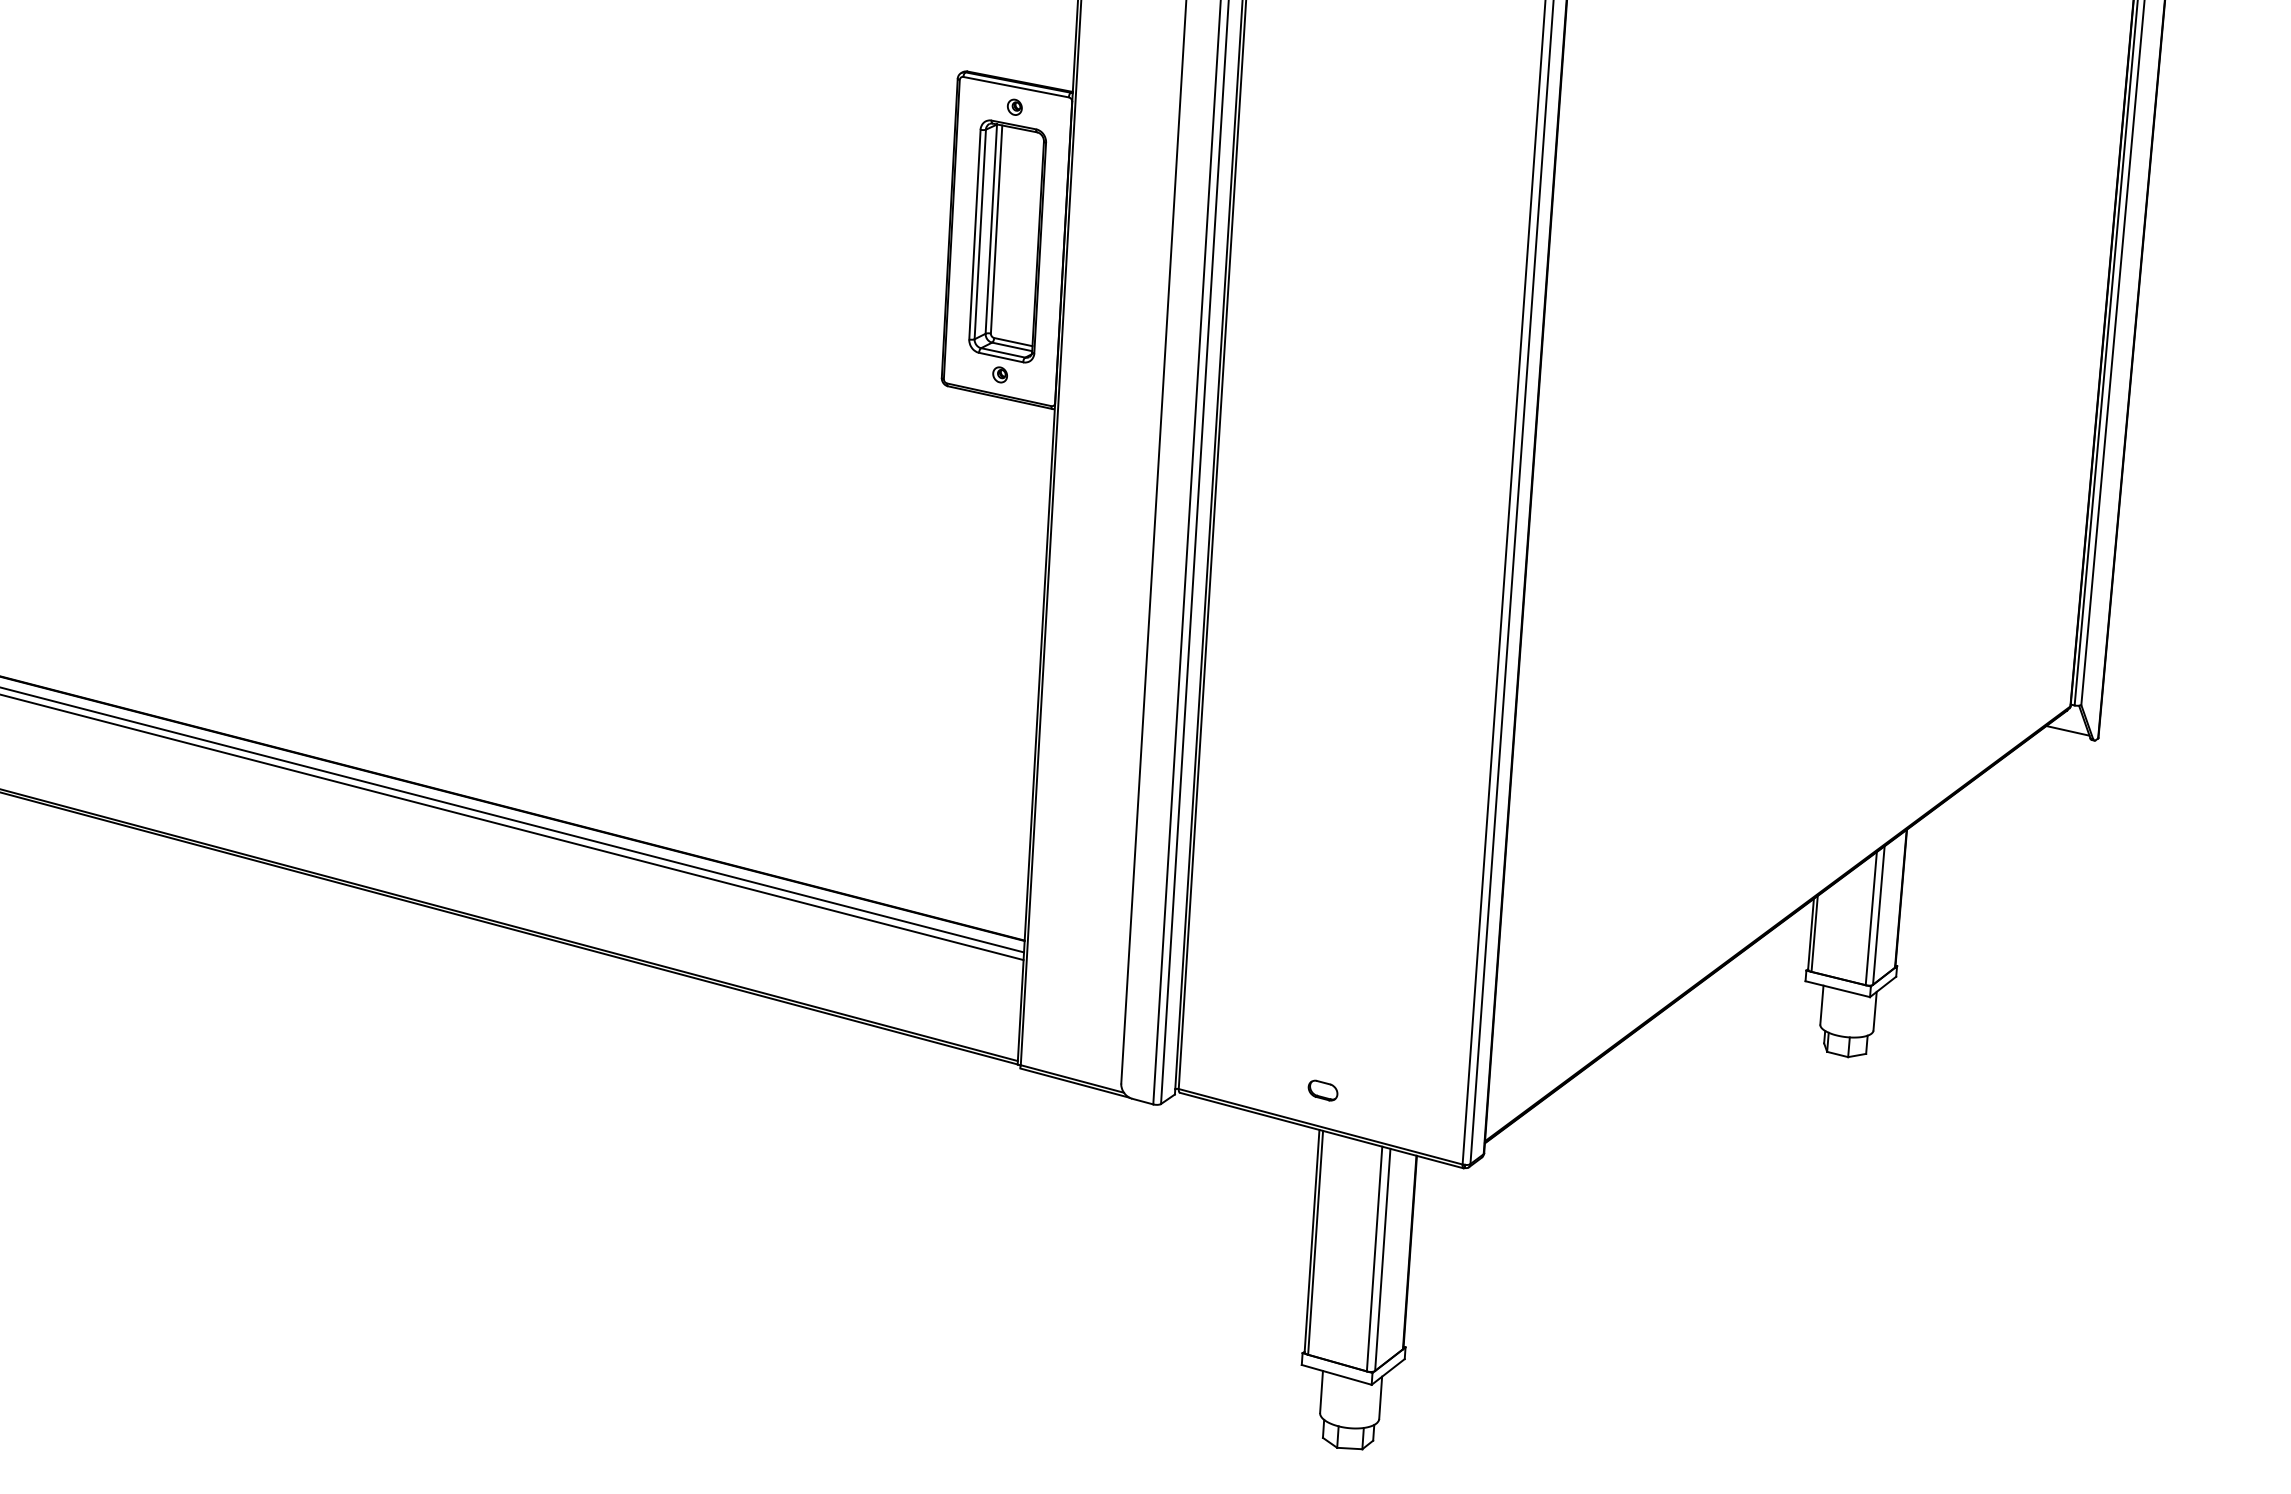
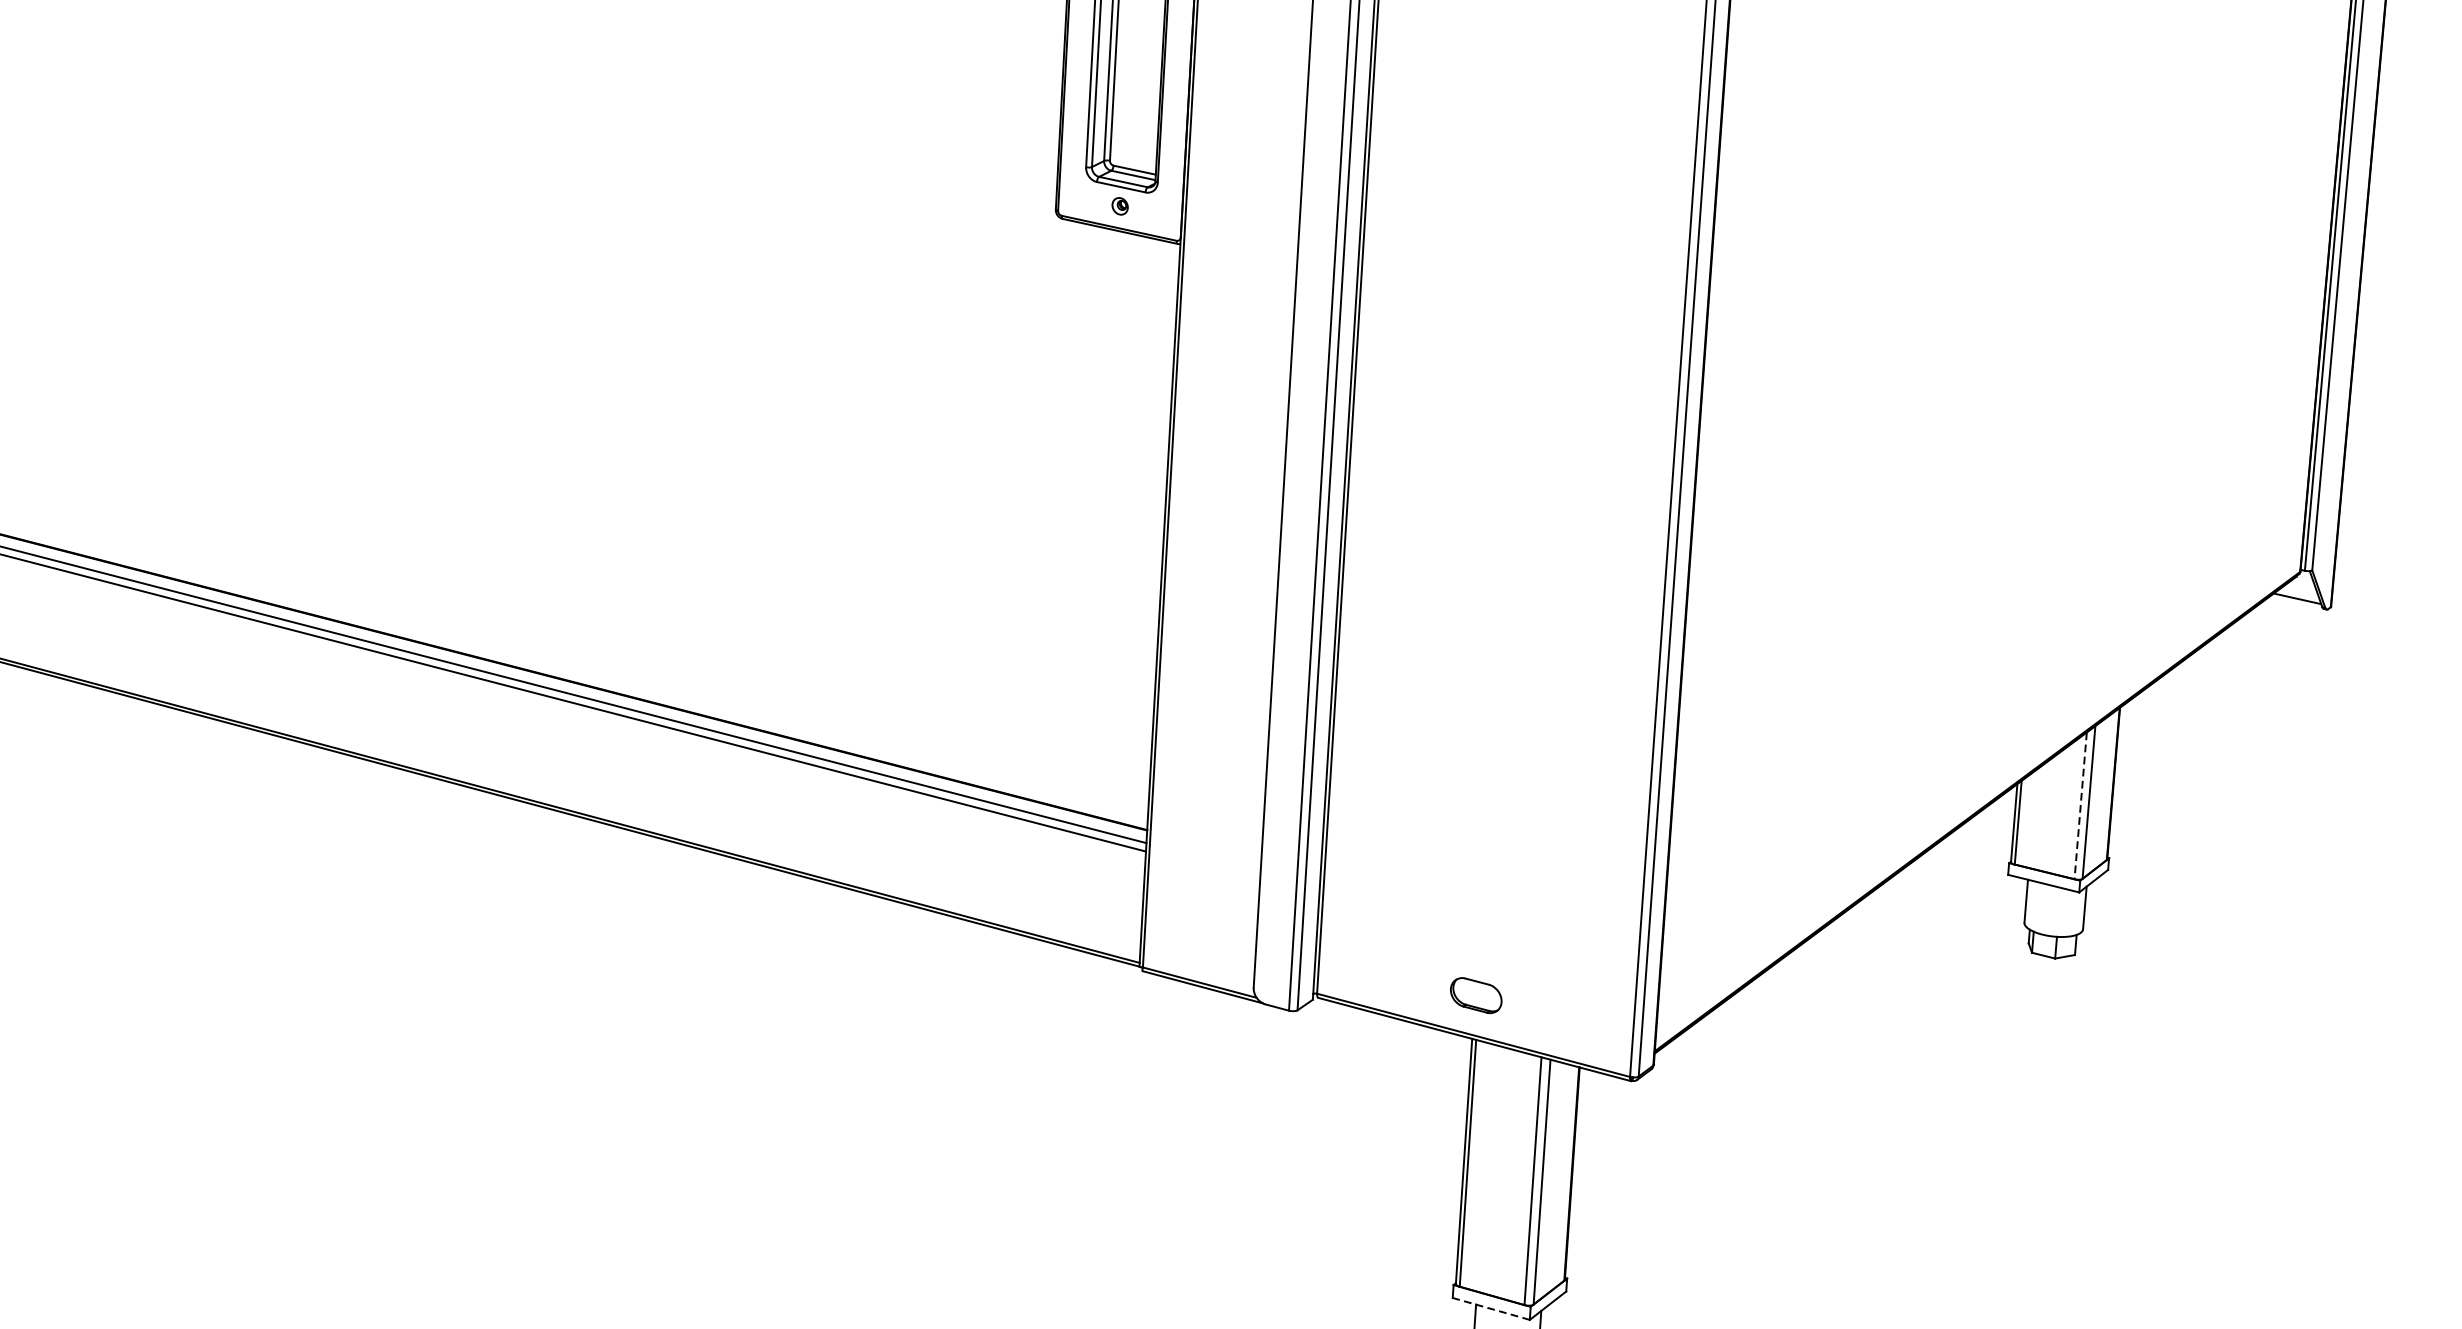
line: (1871, 918) -> (2080, 805), solid -> dashed
part: (1322, 1090) -> (1475, 995), size x1.6
line: (1336, 1374) -> (1491, 1308), solid -> dashed

